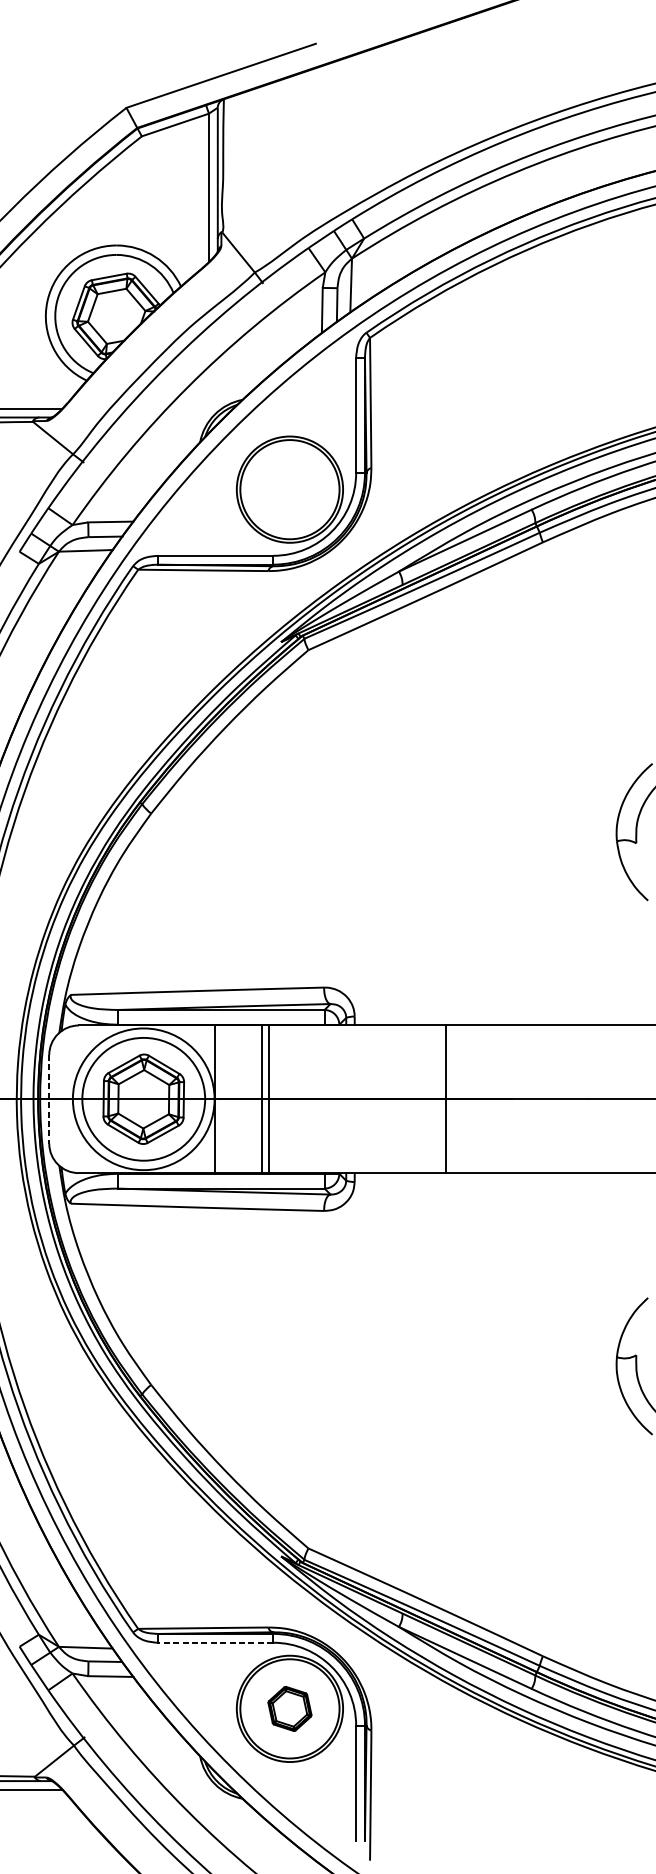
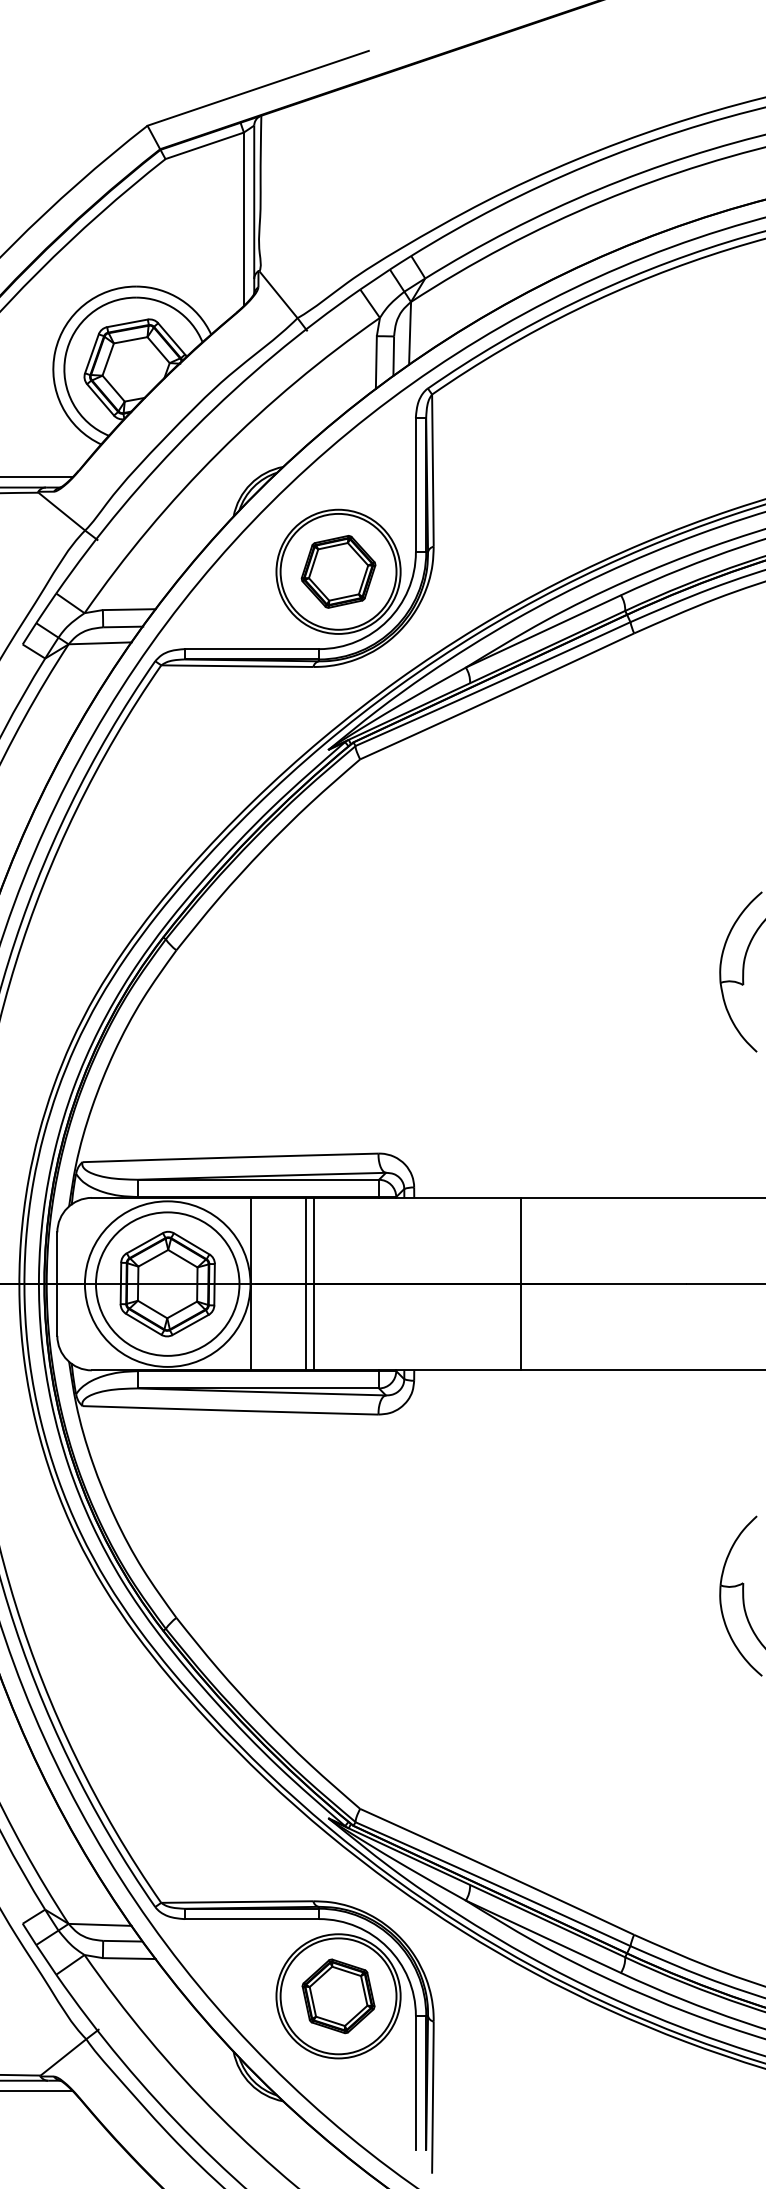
part: (289, 489) -> (338, 571), added
line: (49, 1099) -> (57, 1284), dashed -> solid
line: (215, 1643) -> (251, 1919), dashed -> solid
part: (289, 1709) -> (338, 1996), size x1.43

